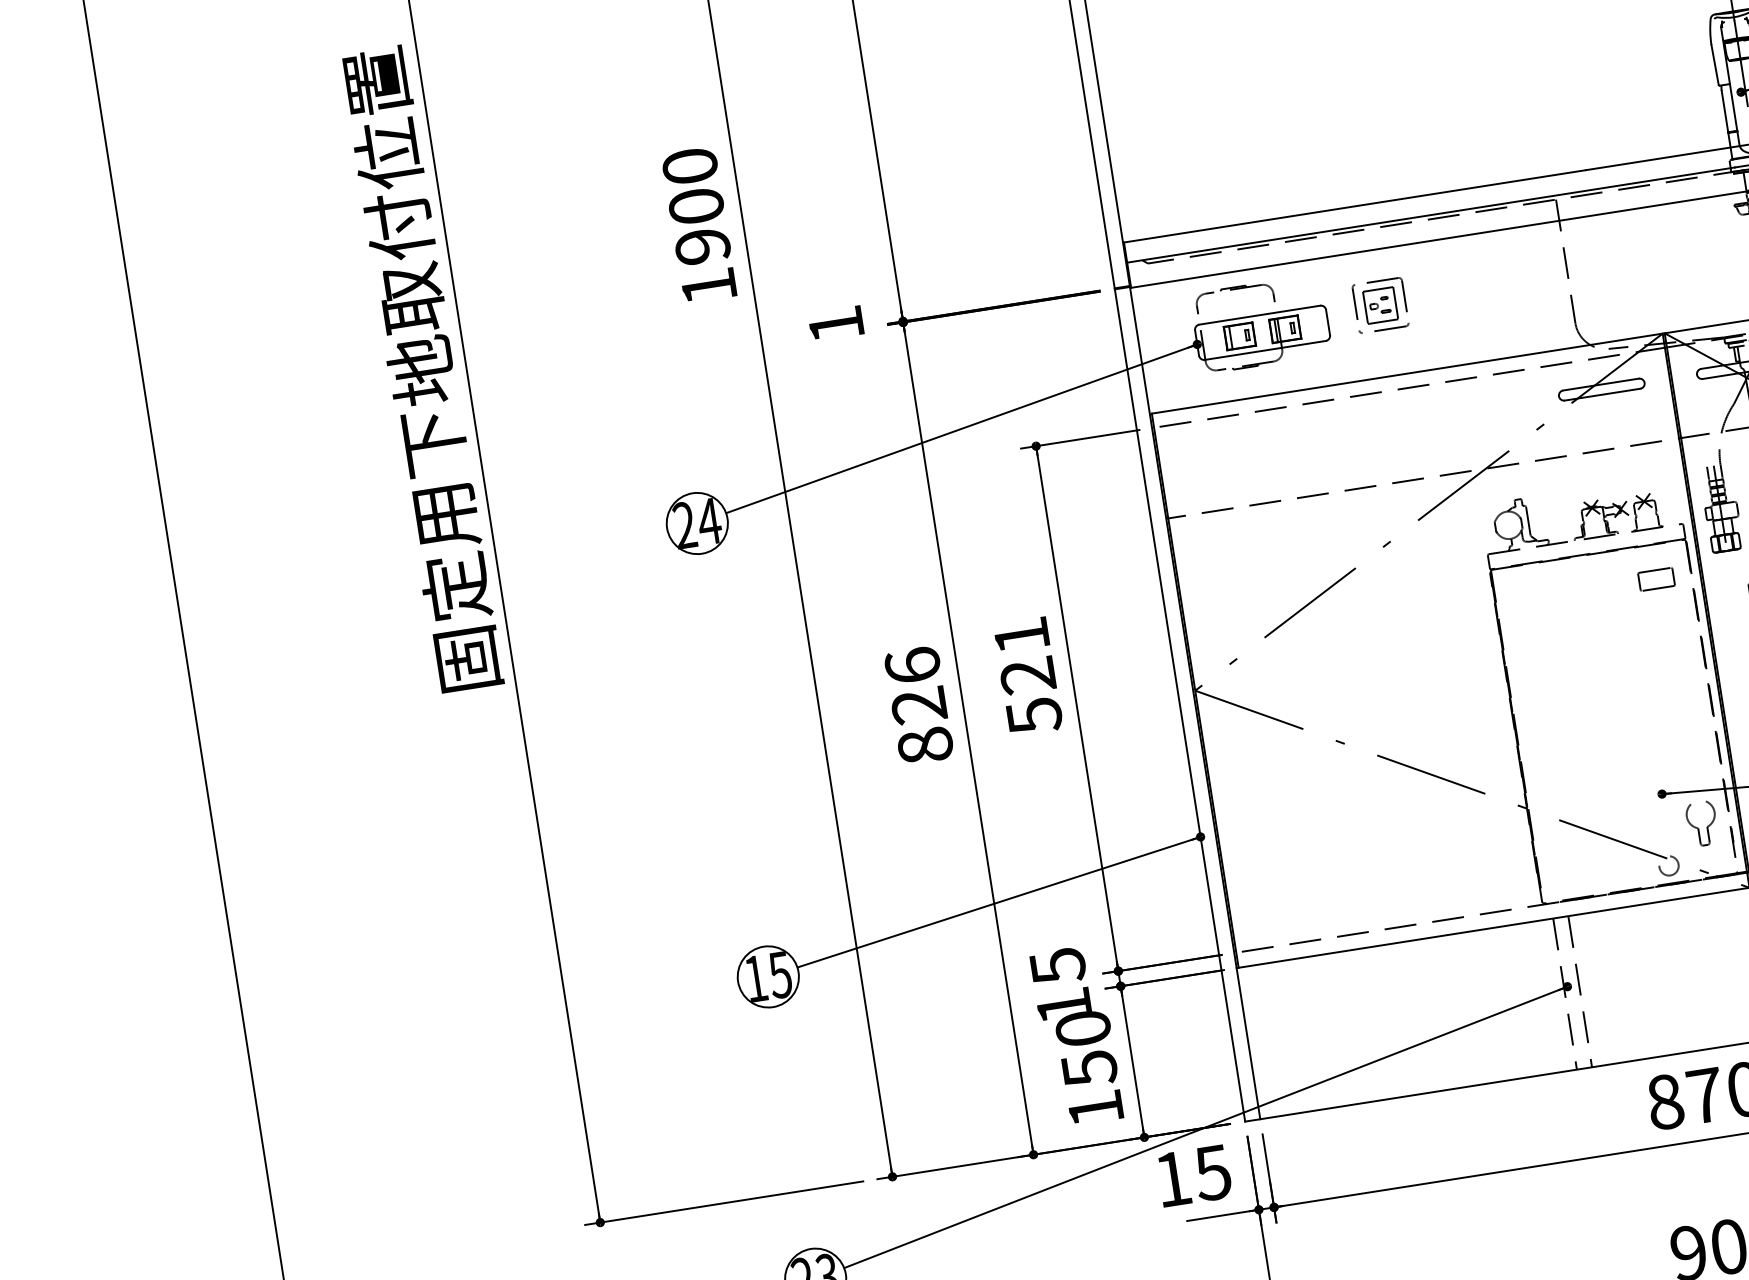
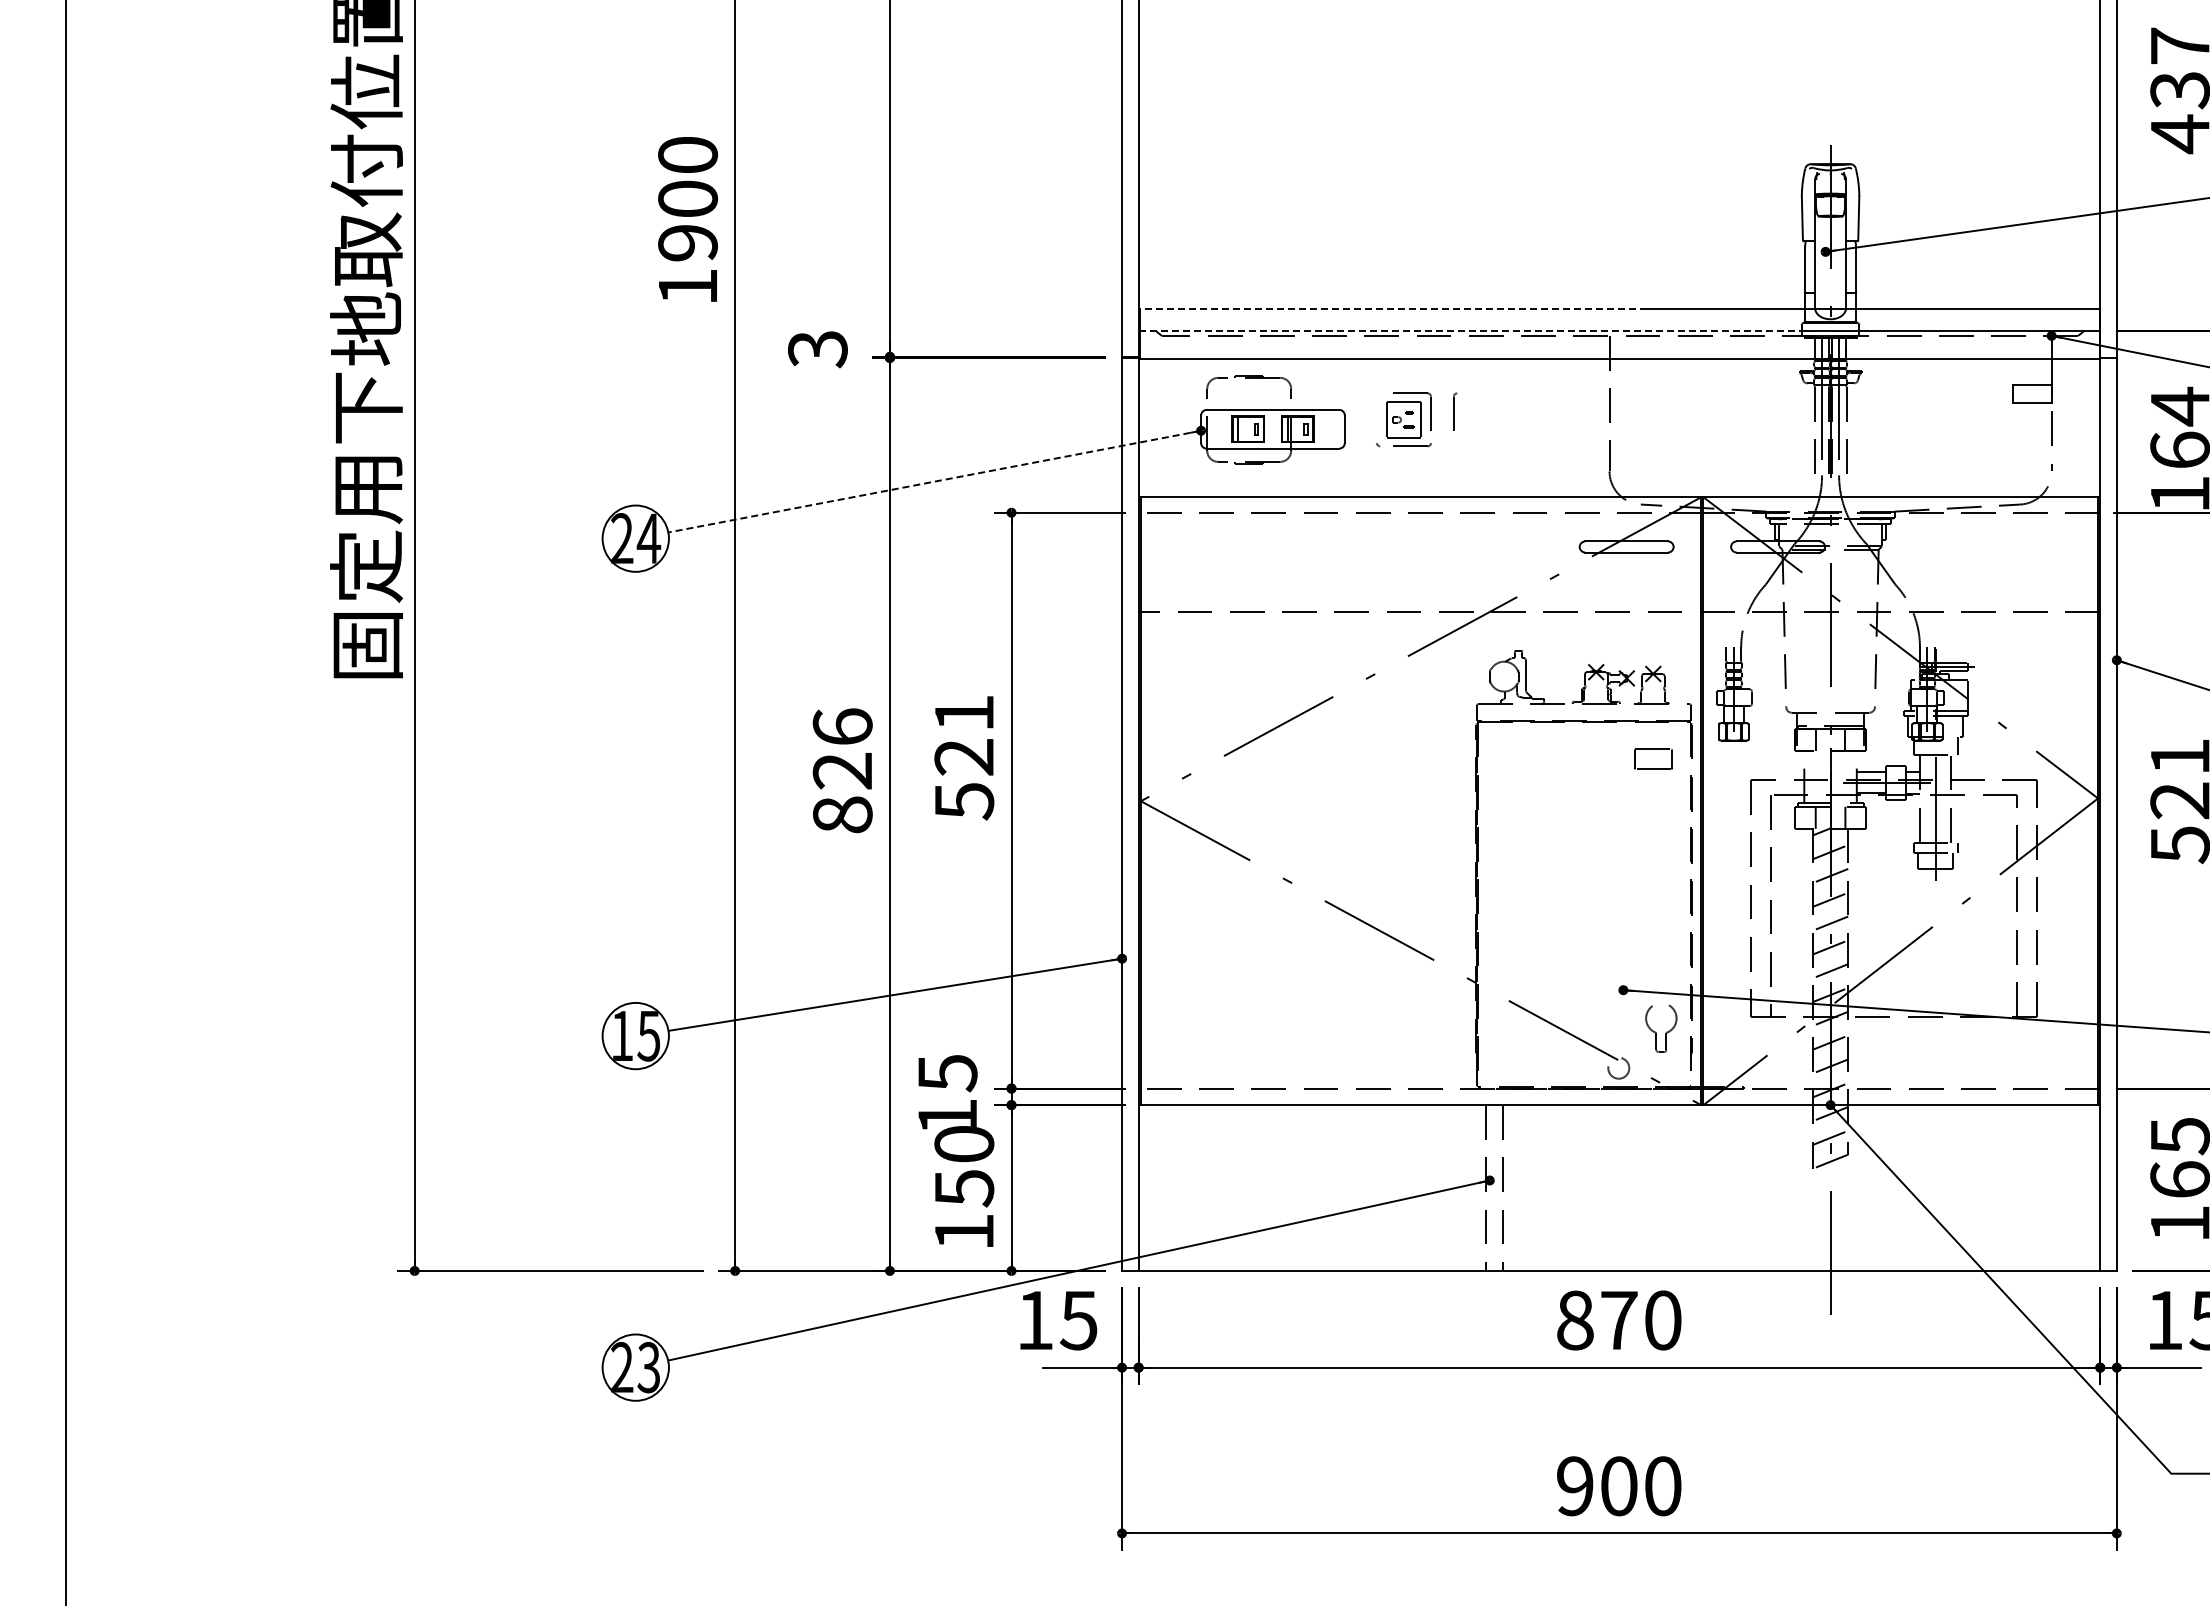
line: (1354, 206) -> (1392, 309), solid -> dashed
line: (1430, 215) -> (1472, 331), solid -> dashed
part: (1356, 301) -> (1455, 411), moved
text: (835, 325) -> (817, 349), 1 -> 3
line: (961, 428) -> (934, 481), solid -> dashed

